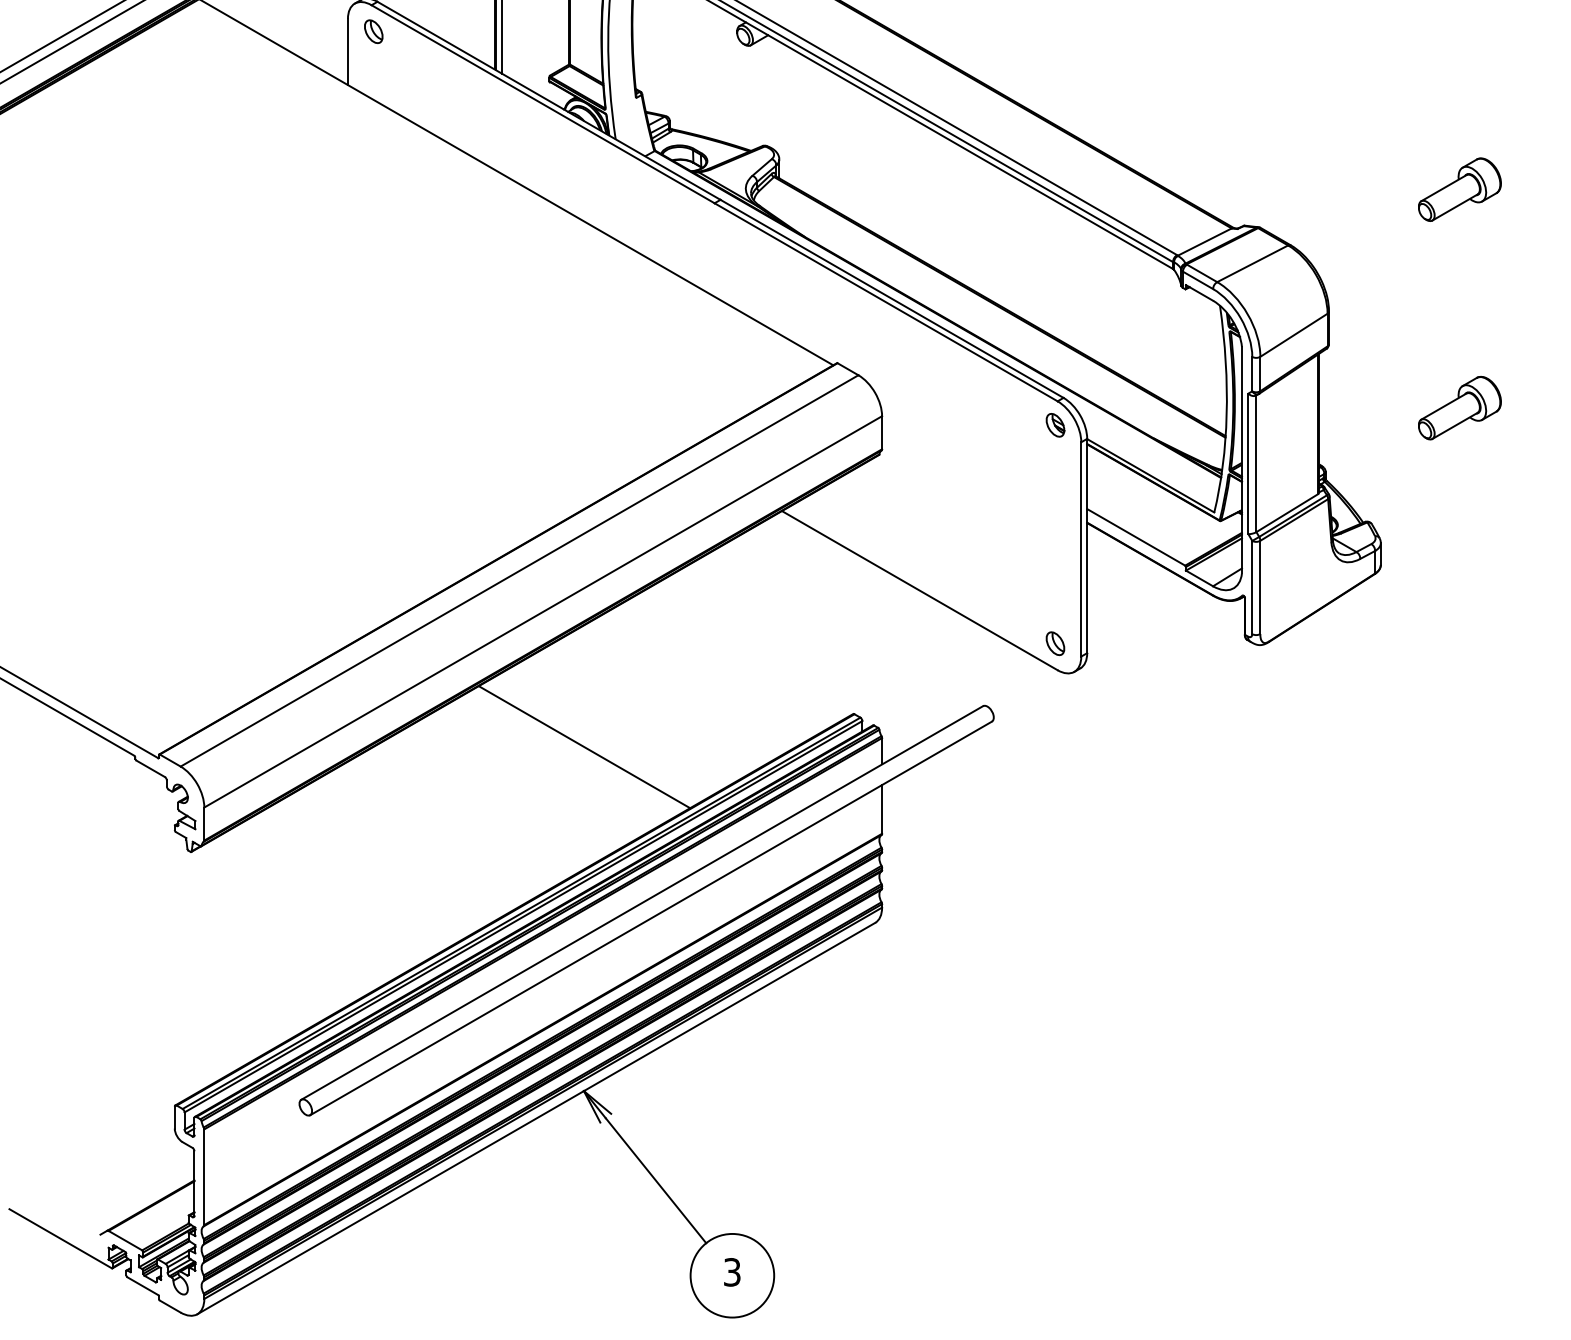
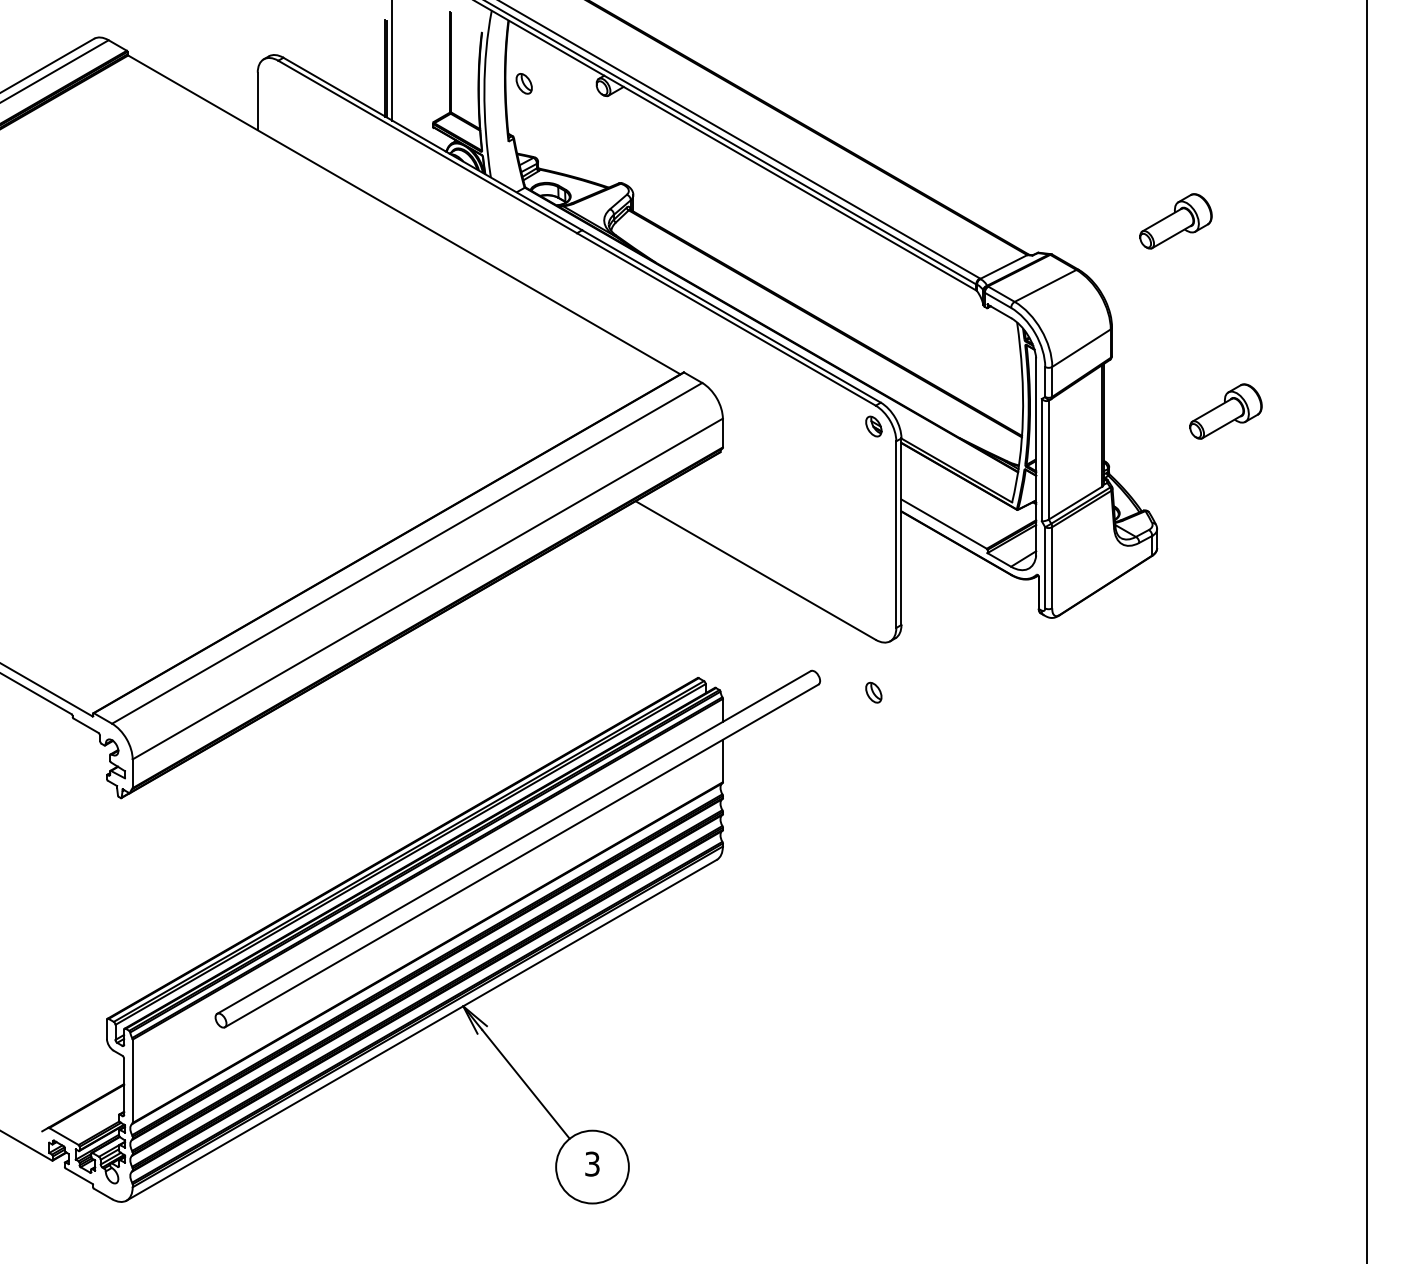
part: (372, 31) -> (523, 83), moved
part: (1459, 189) -> (1175, 221), moved
part: (1055, 643) -> (873, 692), moved
line: (584, 746) -> (463, 706), removed

